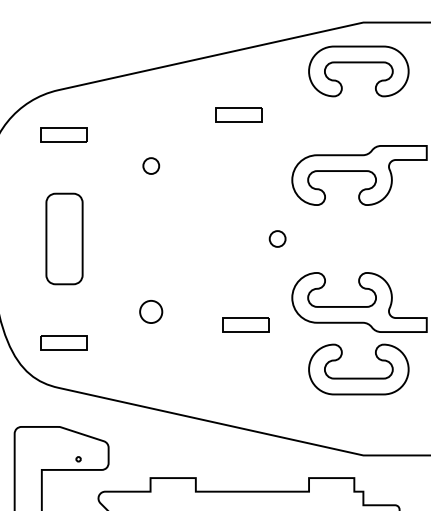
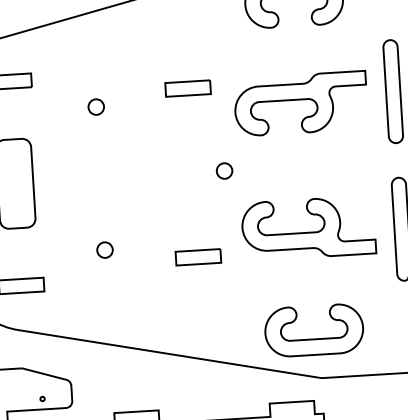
part: (238, 114) -> (187, 88), moved
circle: (151, 311) -> (105, 249), size x0.71
part: (358, 377) -> (314, 338), moved

